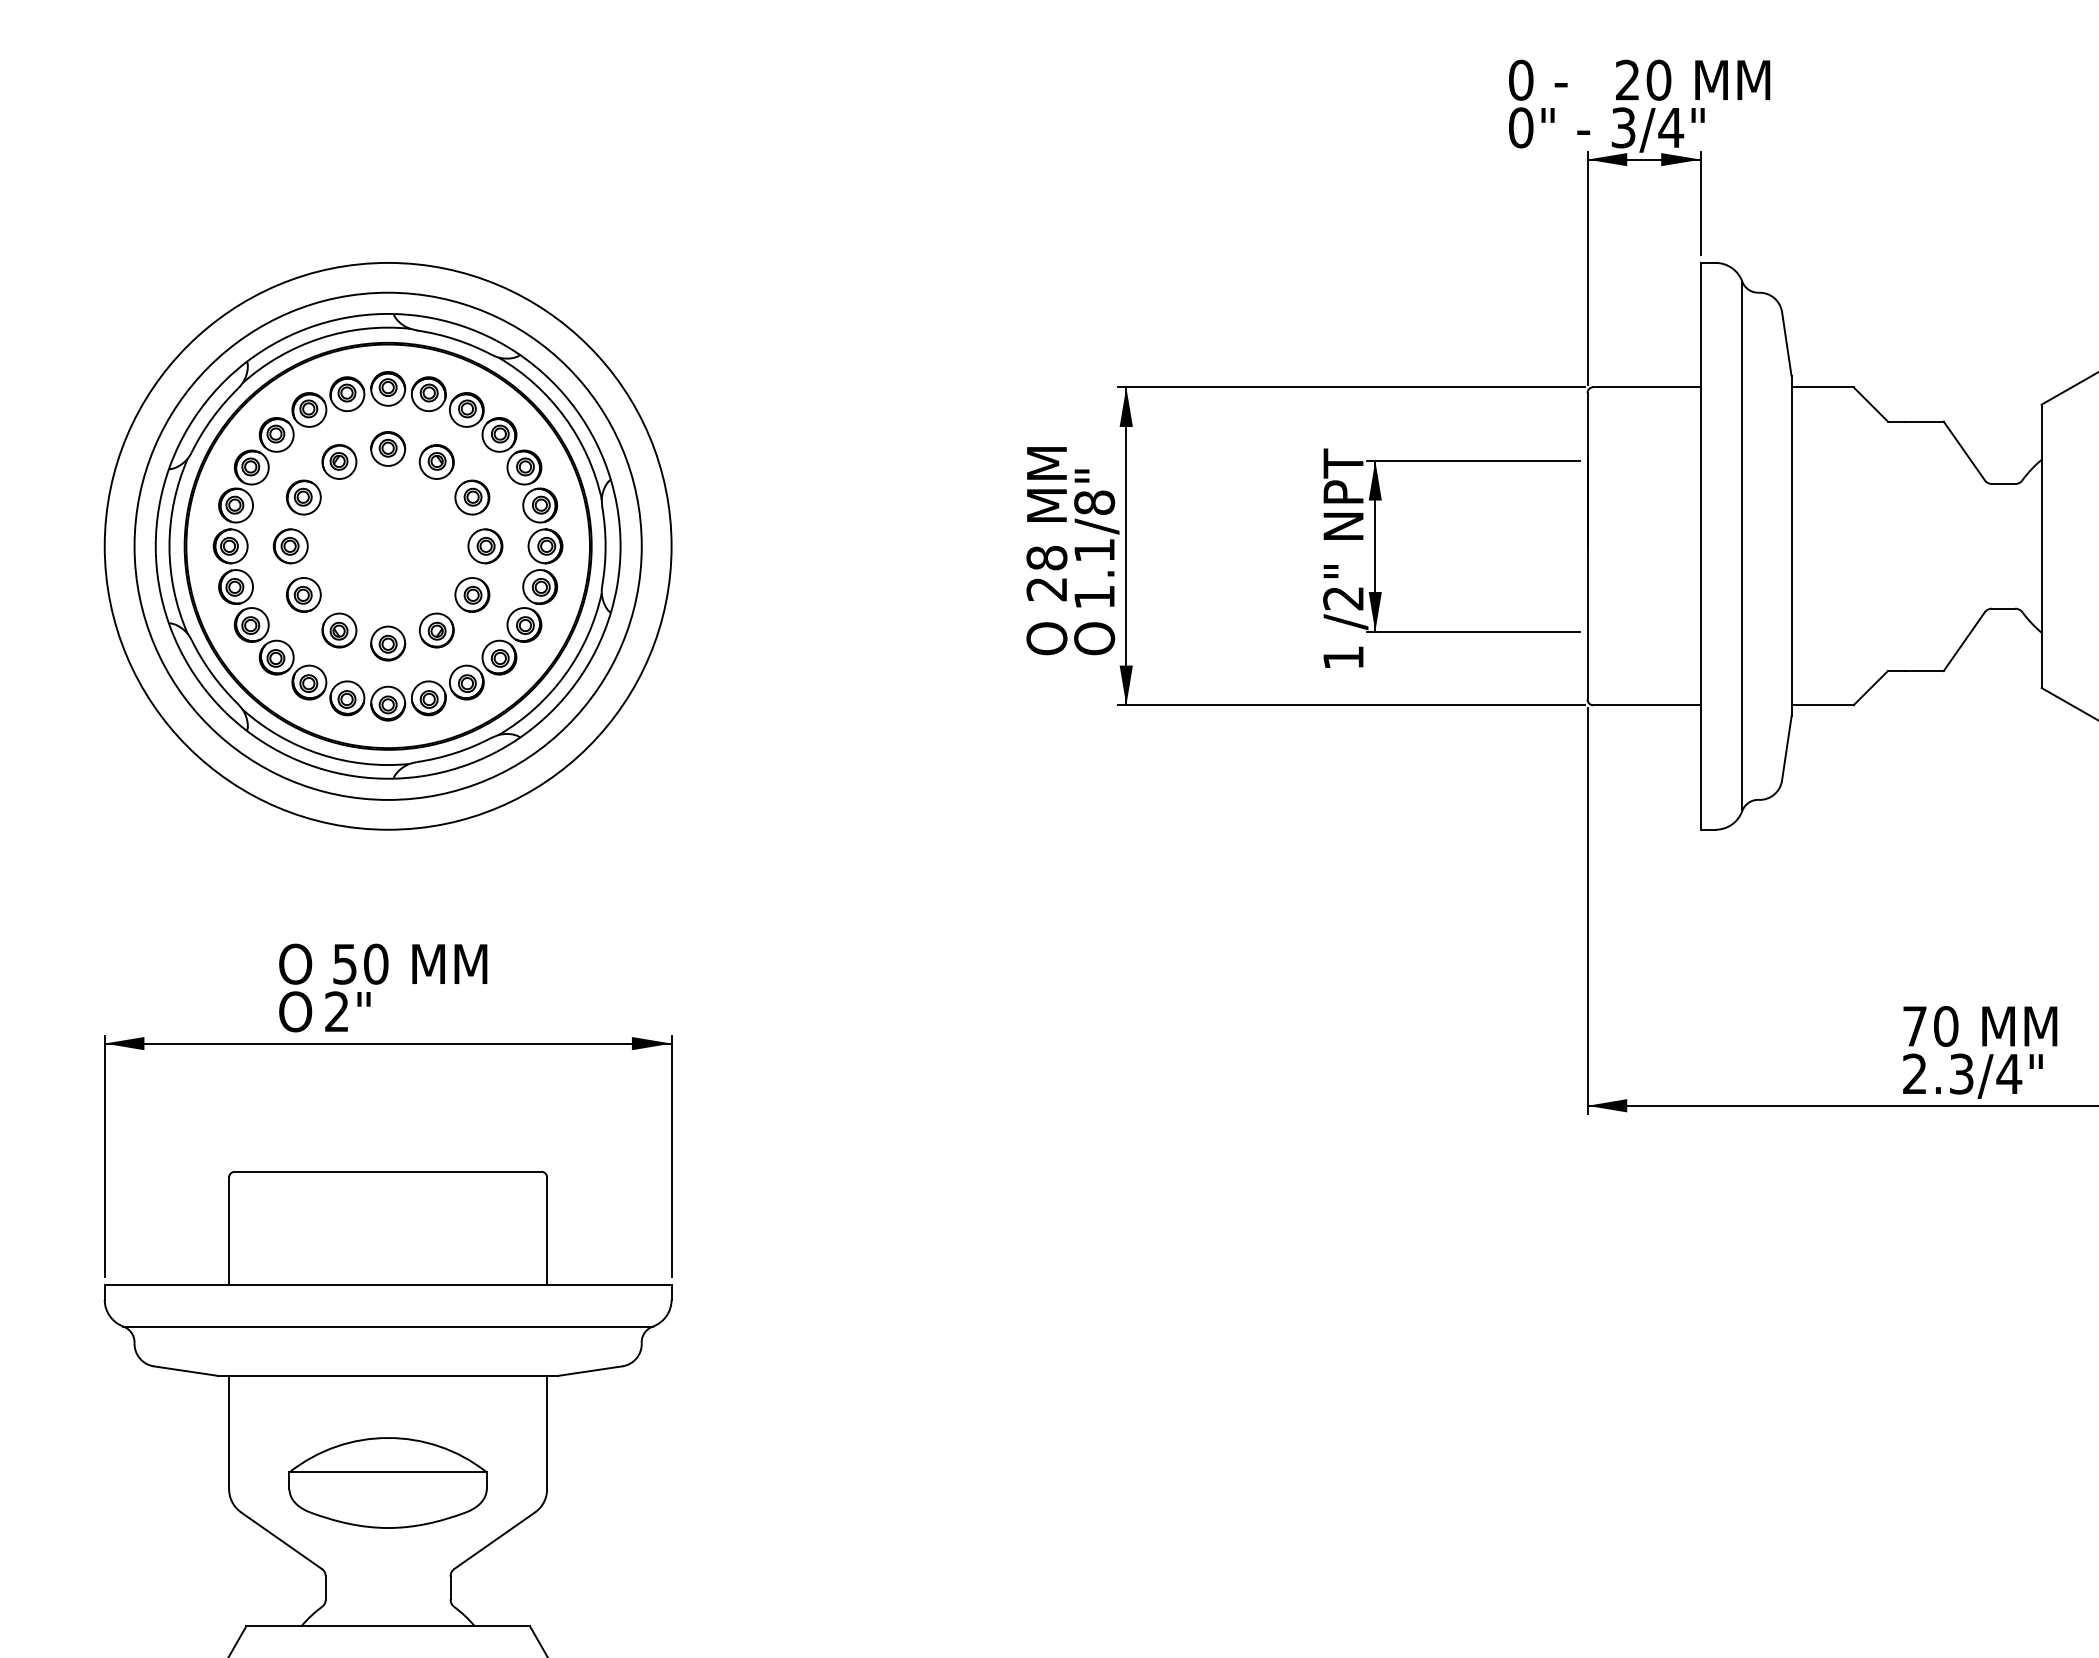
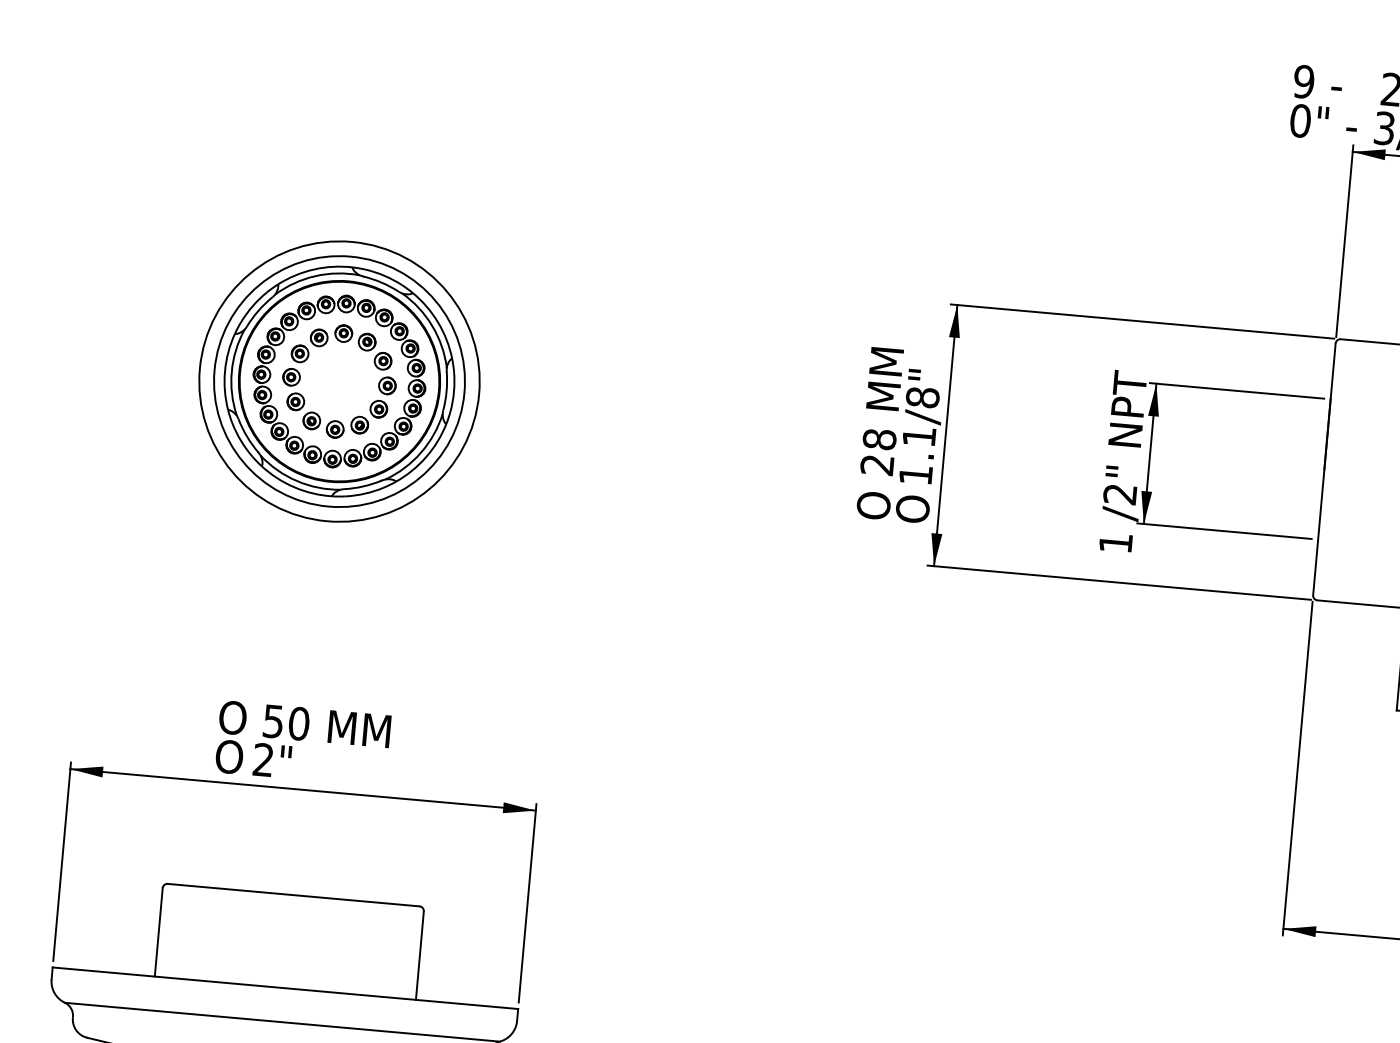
text: (1520, 79) -> (1303, 81), 0 -> 9
part: (387, 546) -> (339, 381), size x0.6

